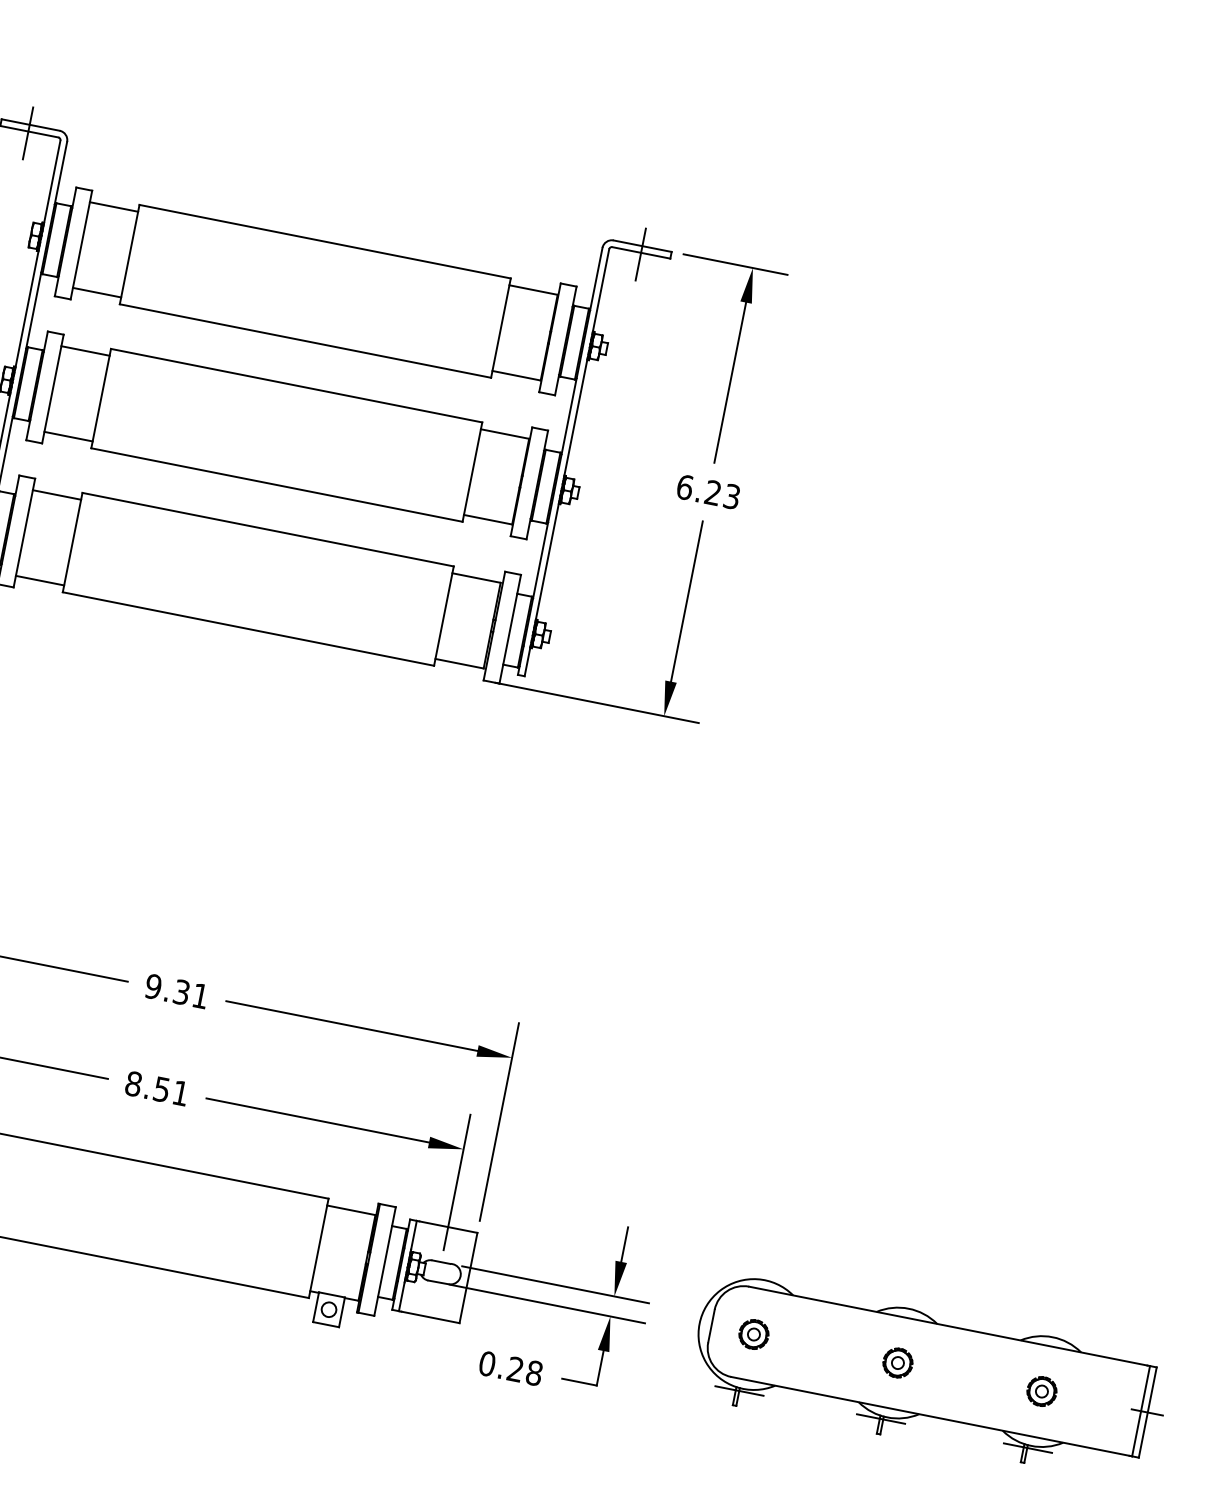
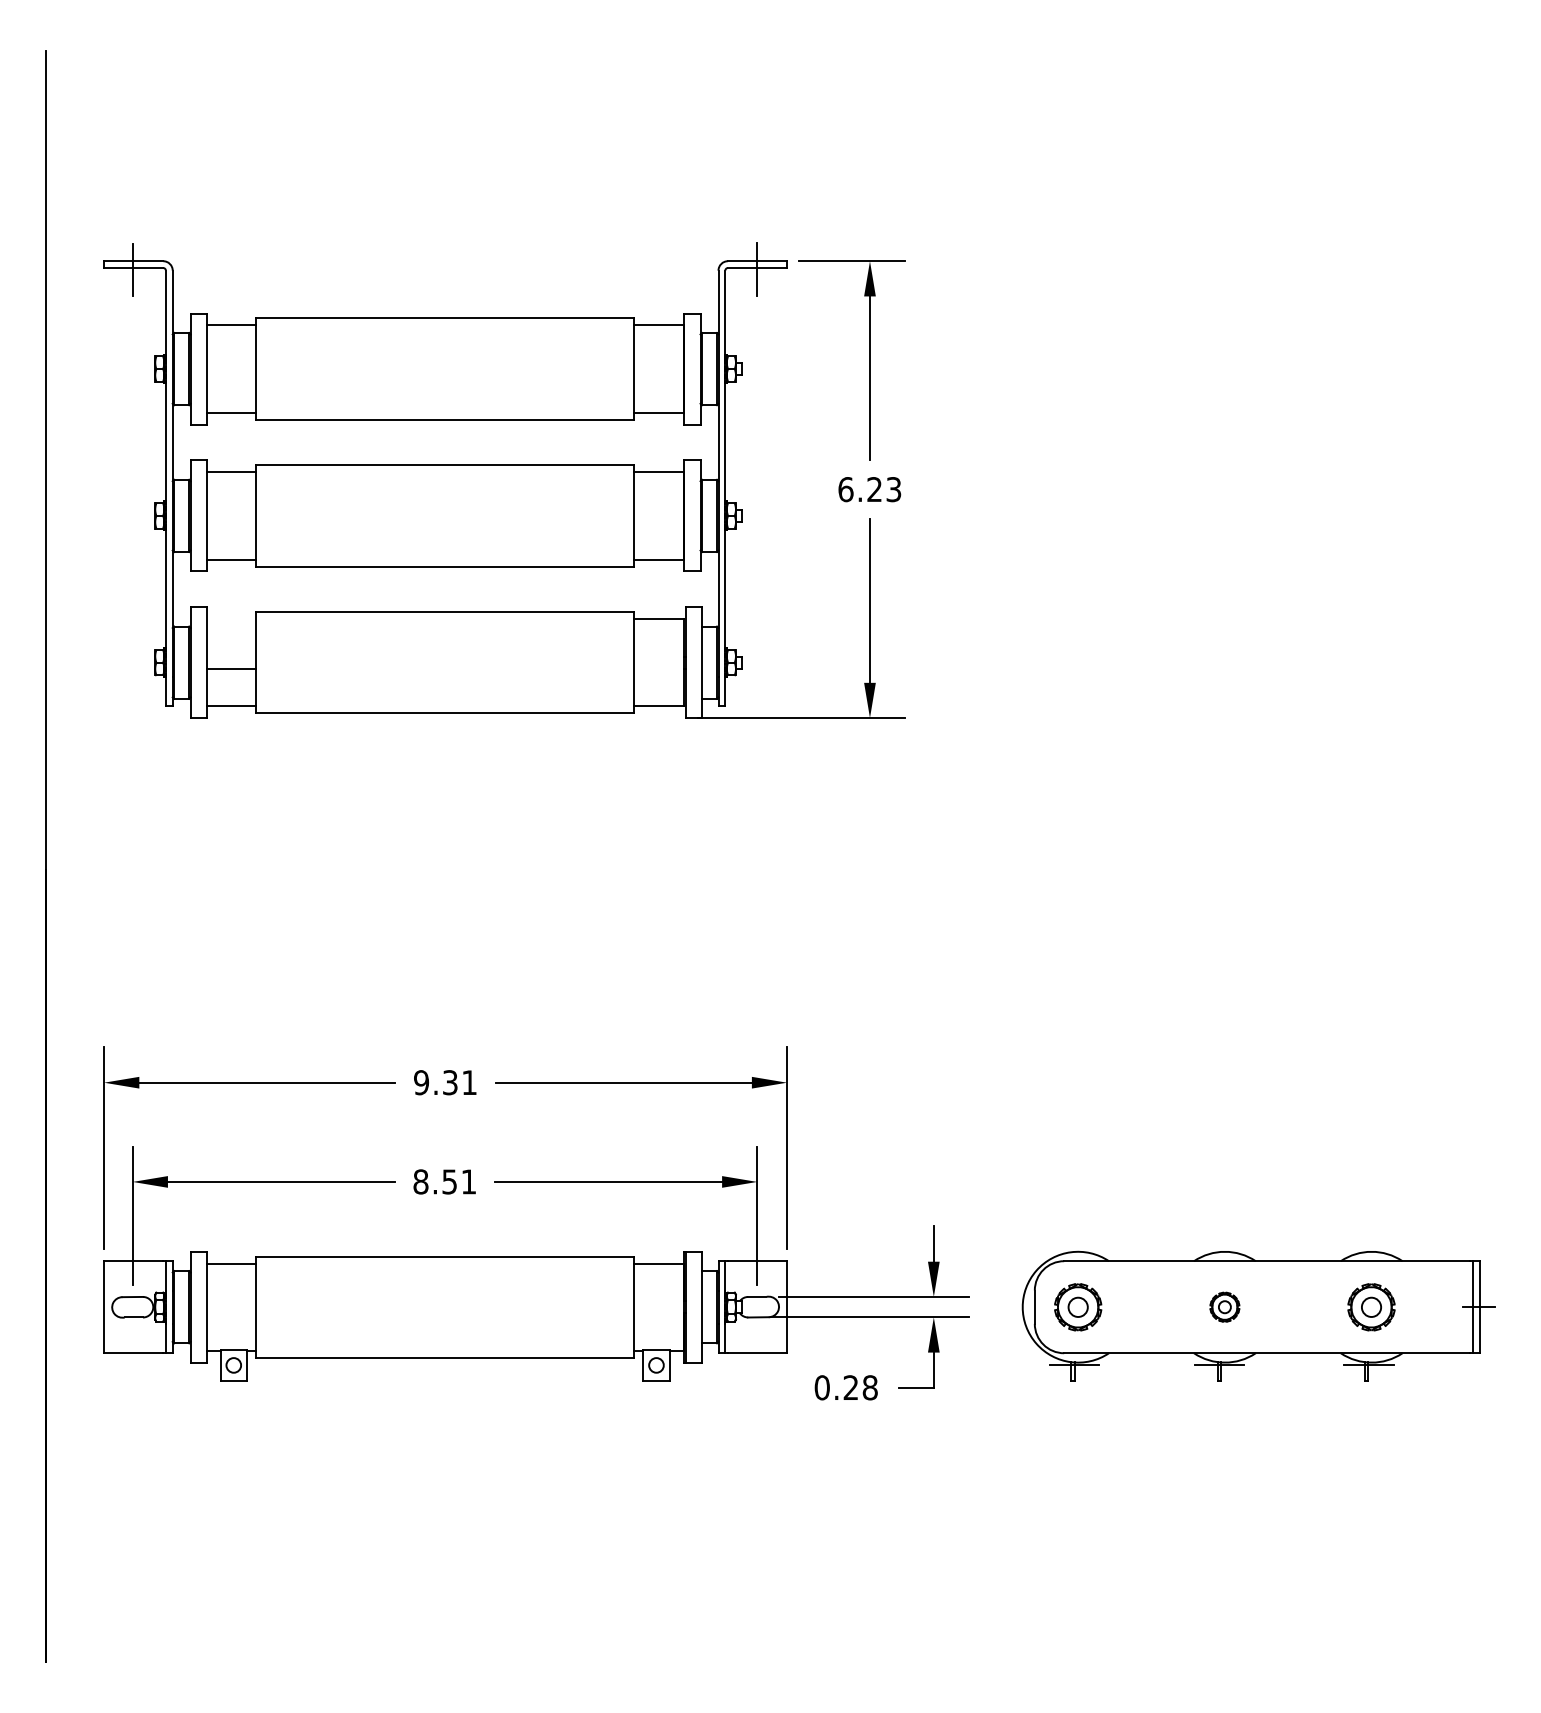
line: (56, 495) -> (230, 669), moved
part: (753, 1333) -> (1077, 1306), size x1.6
part: (1041, 1390) -> (1371, 1306), size x1.6

